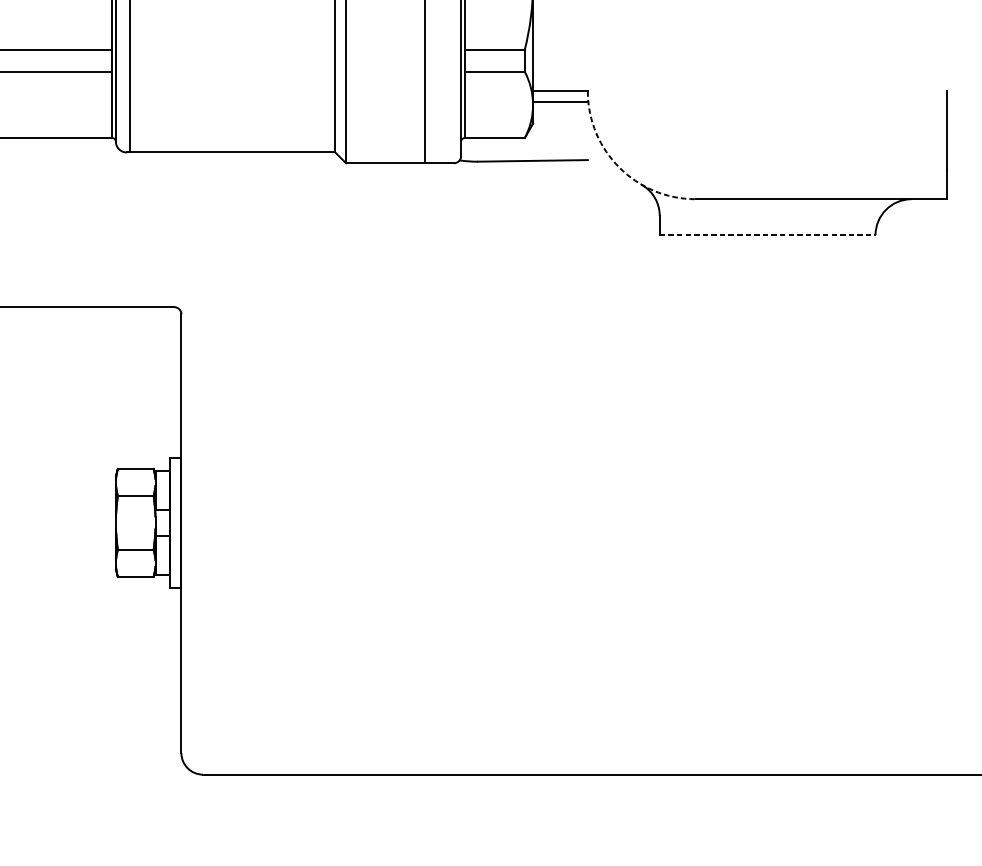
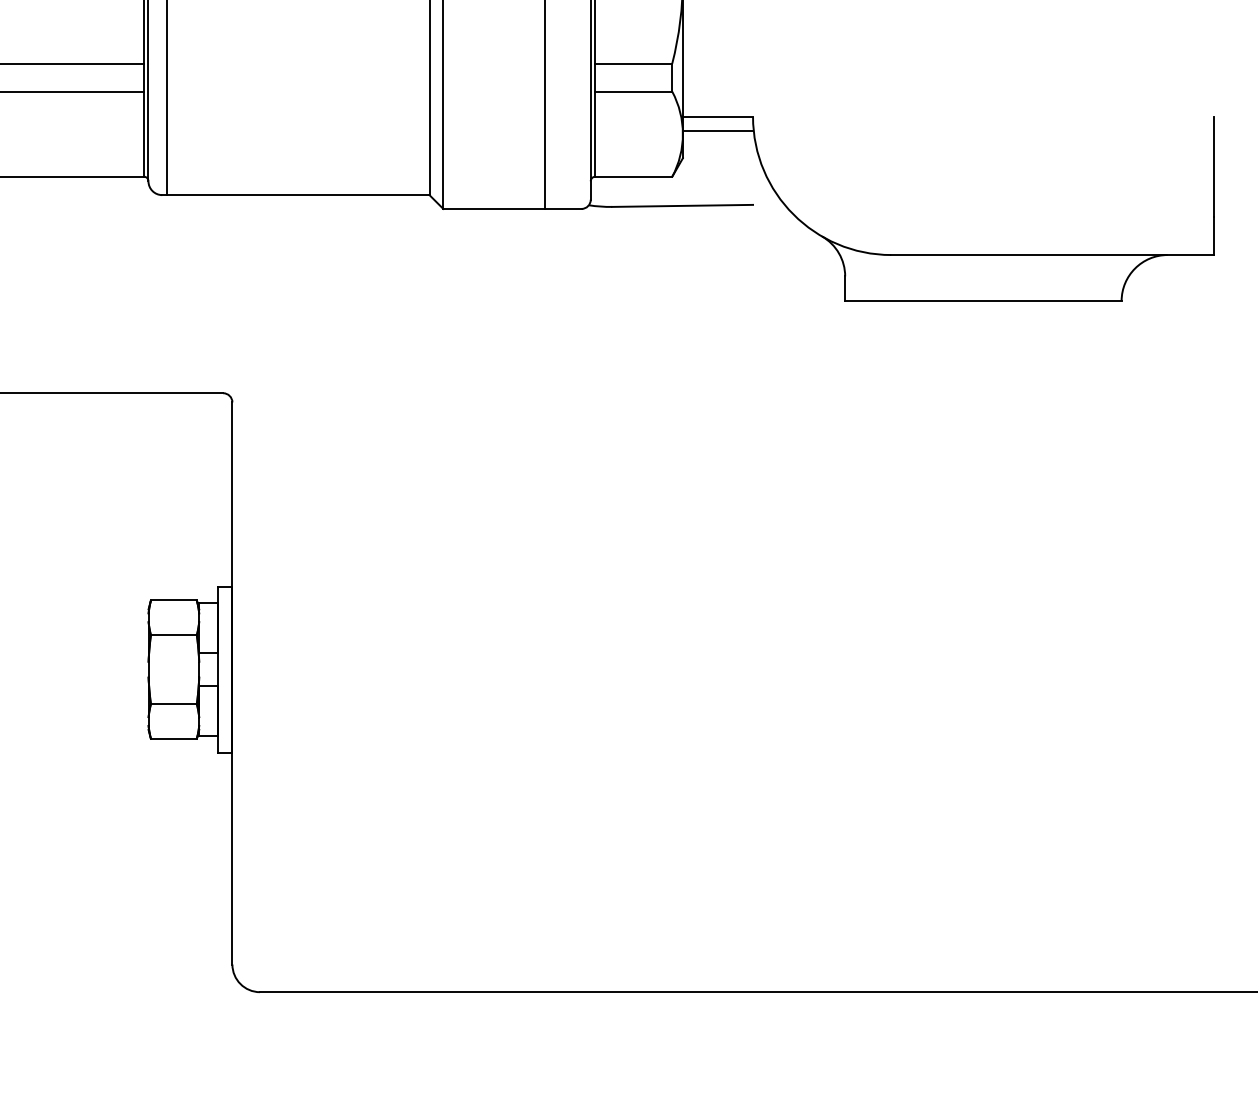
arc: (619, 167) -> (793, 214), dashed -> solid
line: (767, 235) -> (983, 301), dashed -> solid

